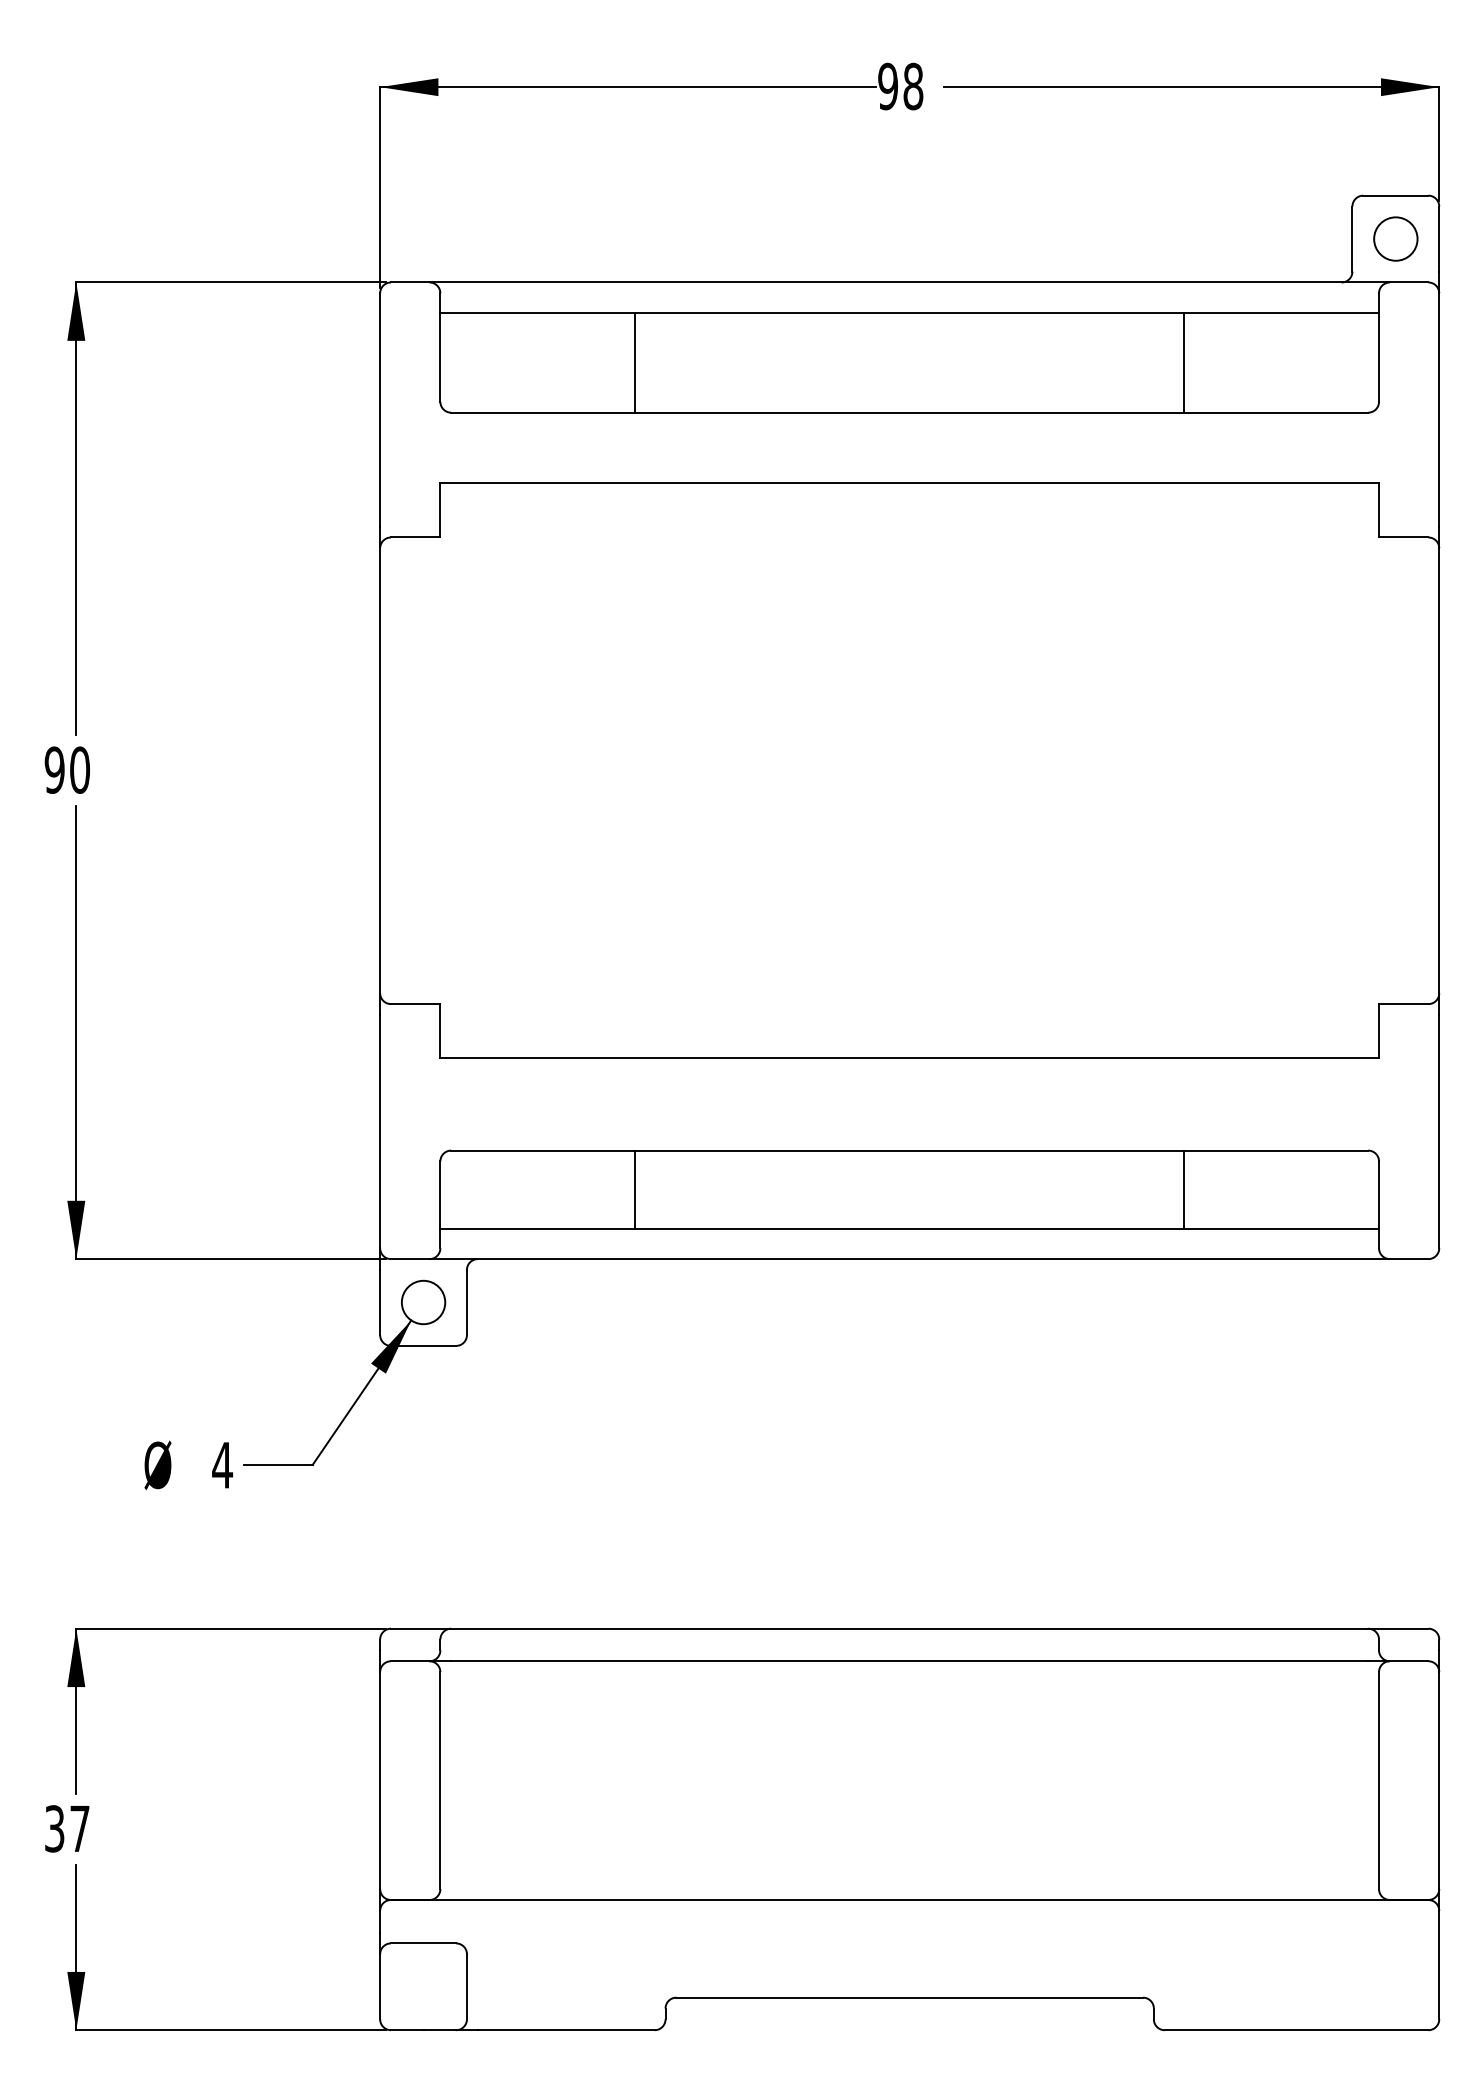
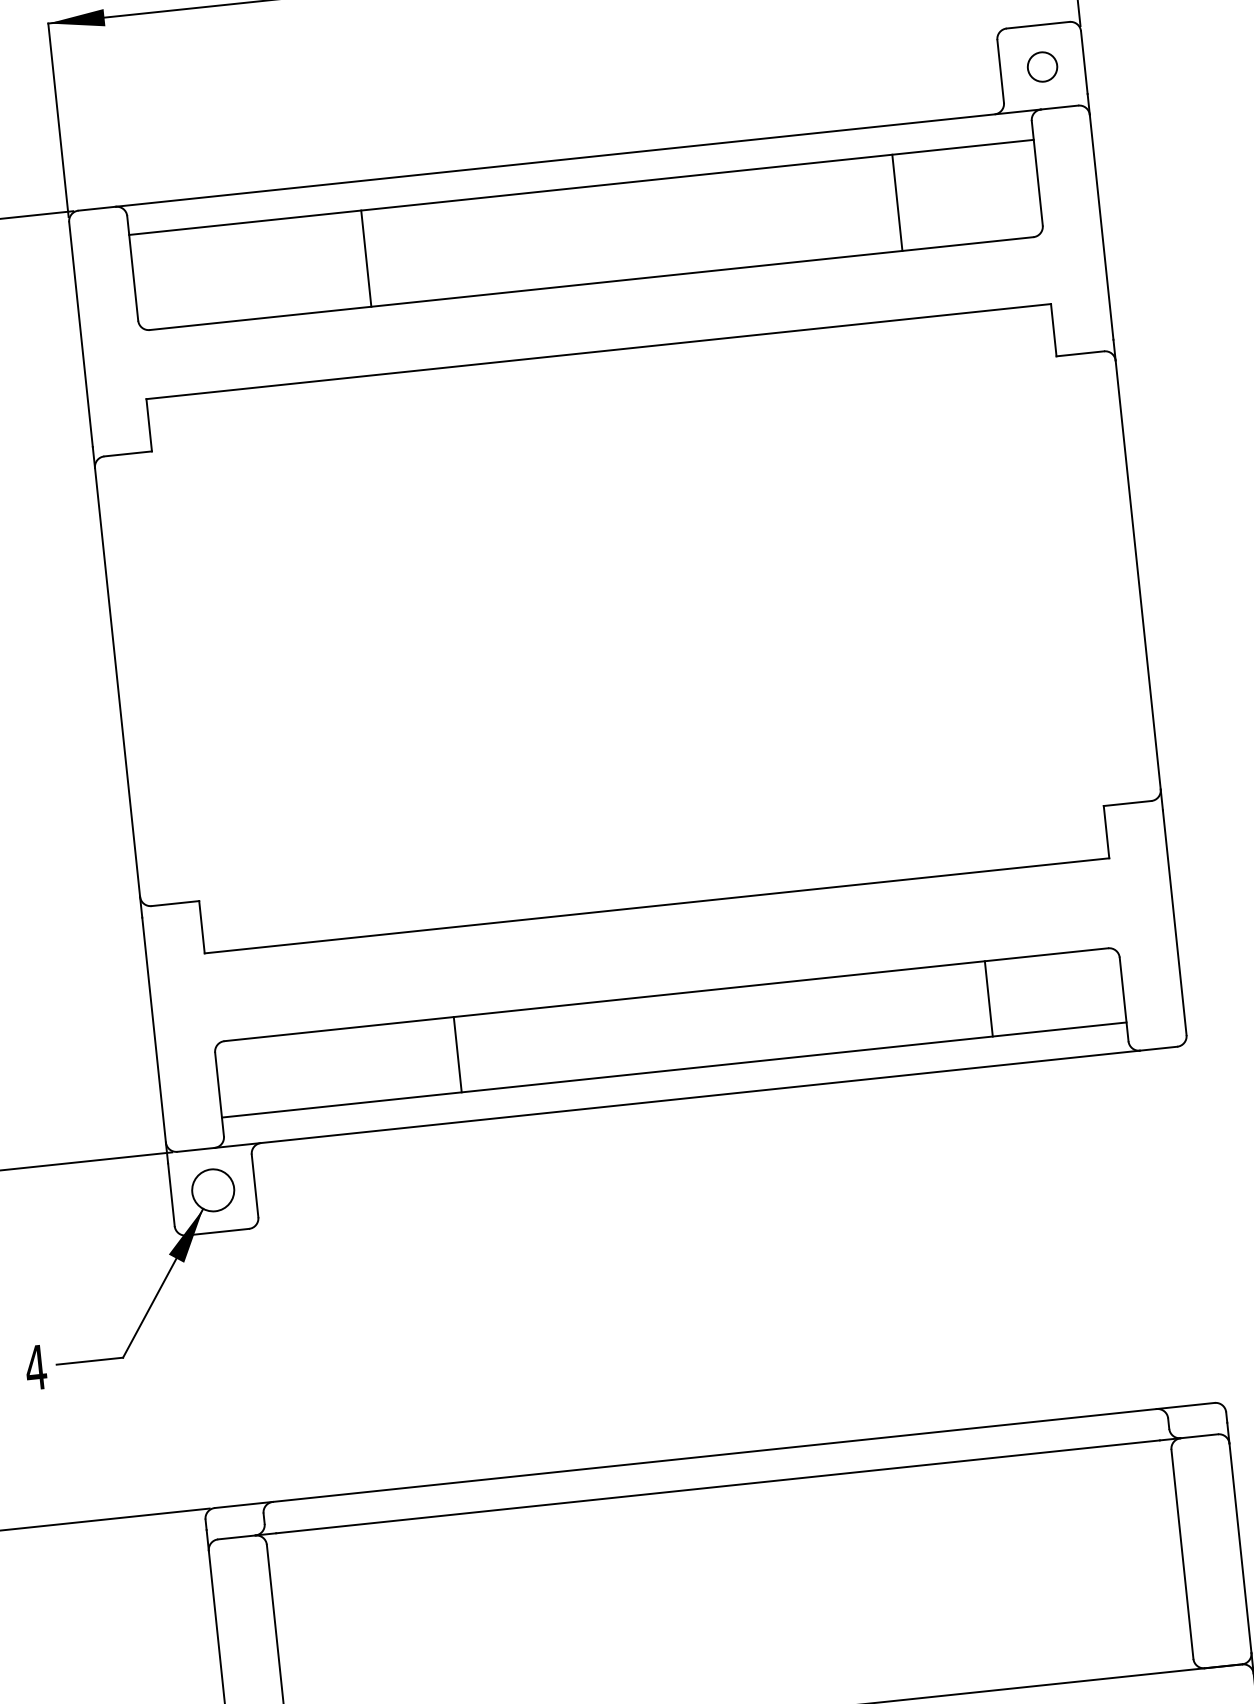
circle: (1395, 238) -> (1042, 66), size x0.7
line: (635, 362) -> (366, 258), moved
line: (1184, 362) -> (897, 202), moved
line: (635, 1189) -> (458, 1054), moved
line: (1184, 1189) -> (989, 998), moved

